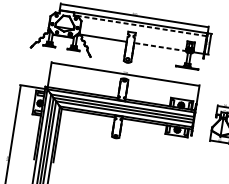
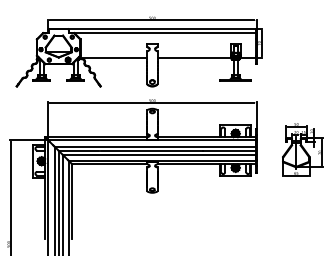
line: (142, 26) -> (165, 33), dashed -> solid
line: (160, 47) -> (194, 58), dashed -> solid

